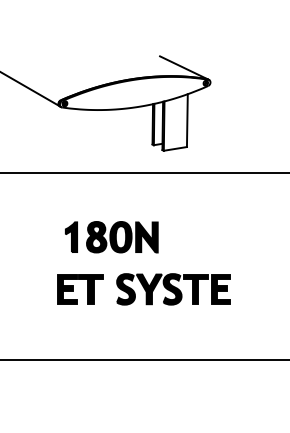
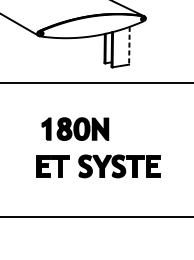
line: (187, 121) -> (129, 46), solid -> dashed

